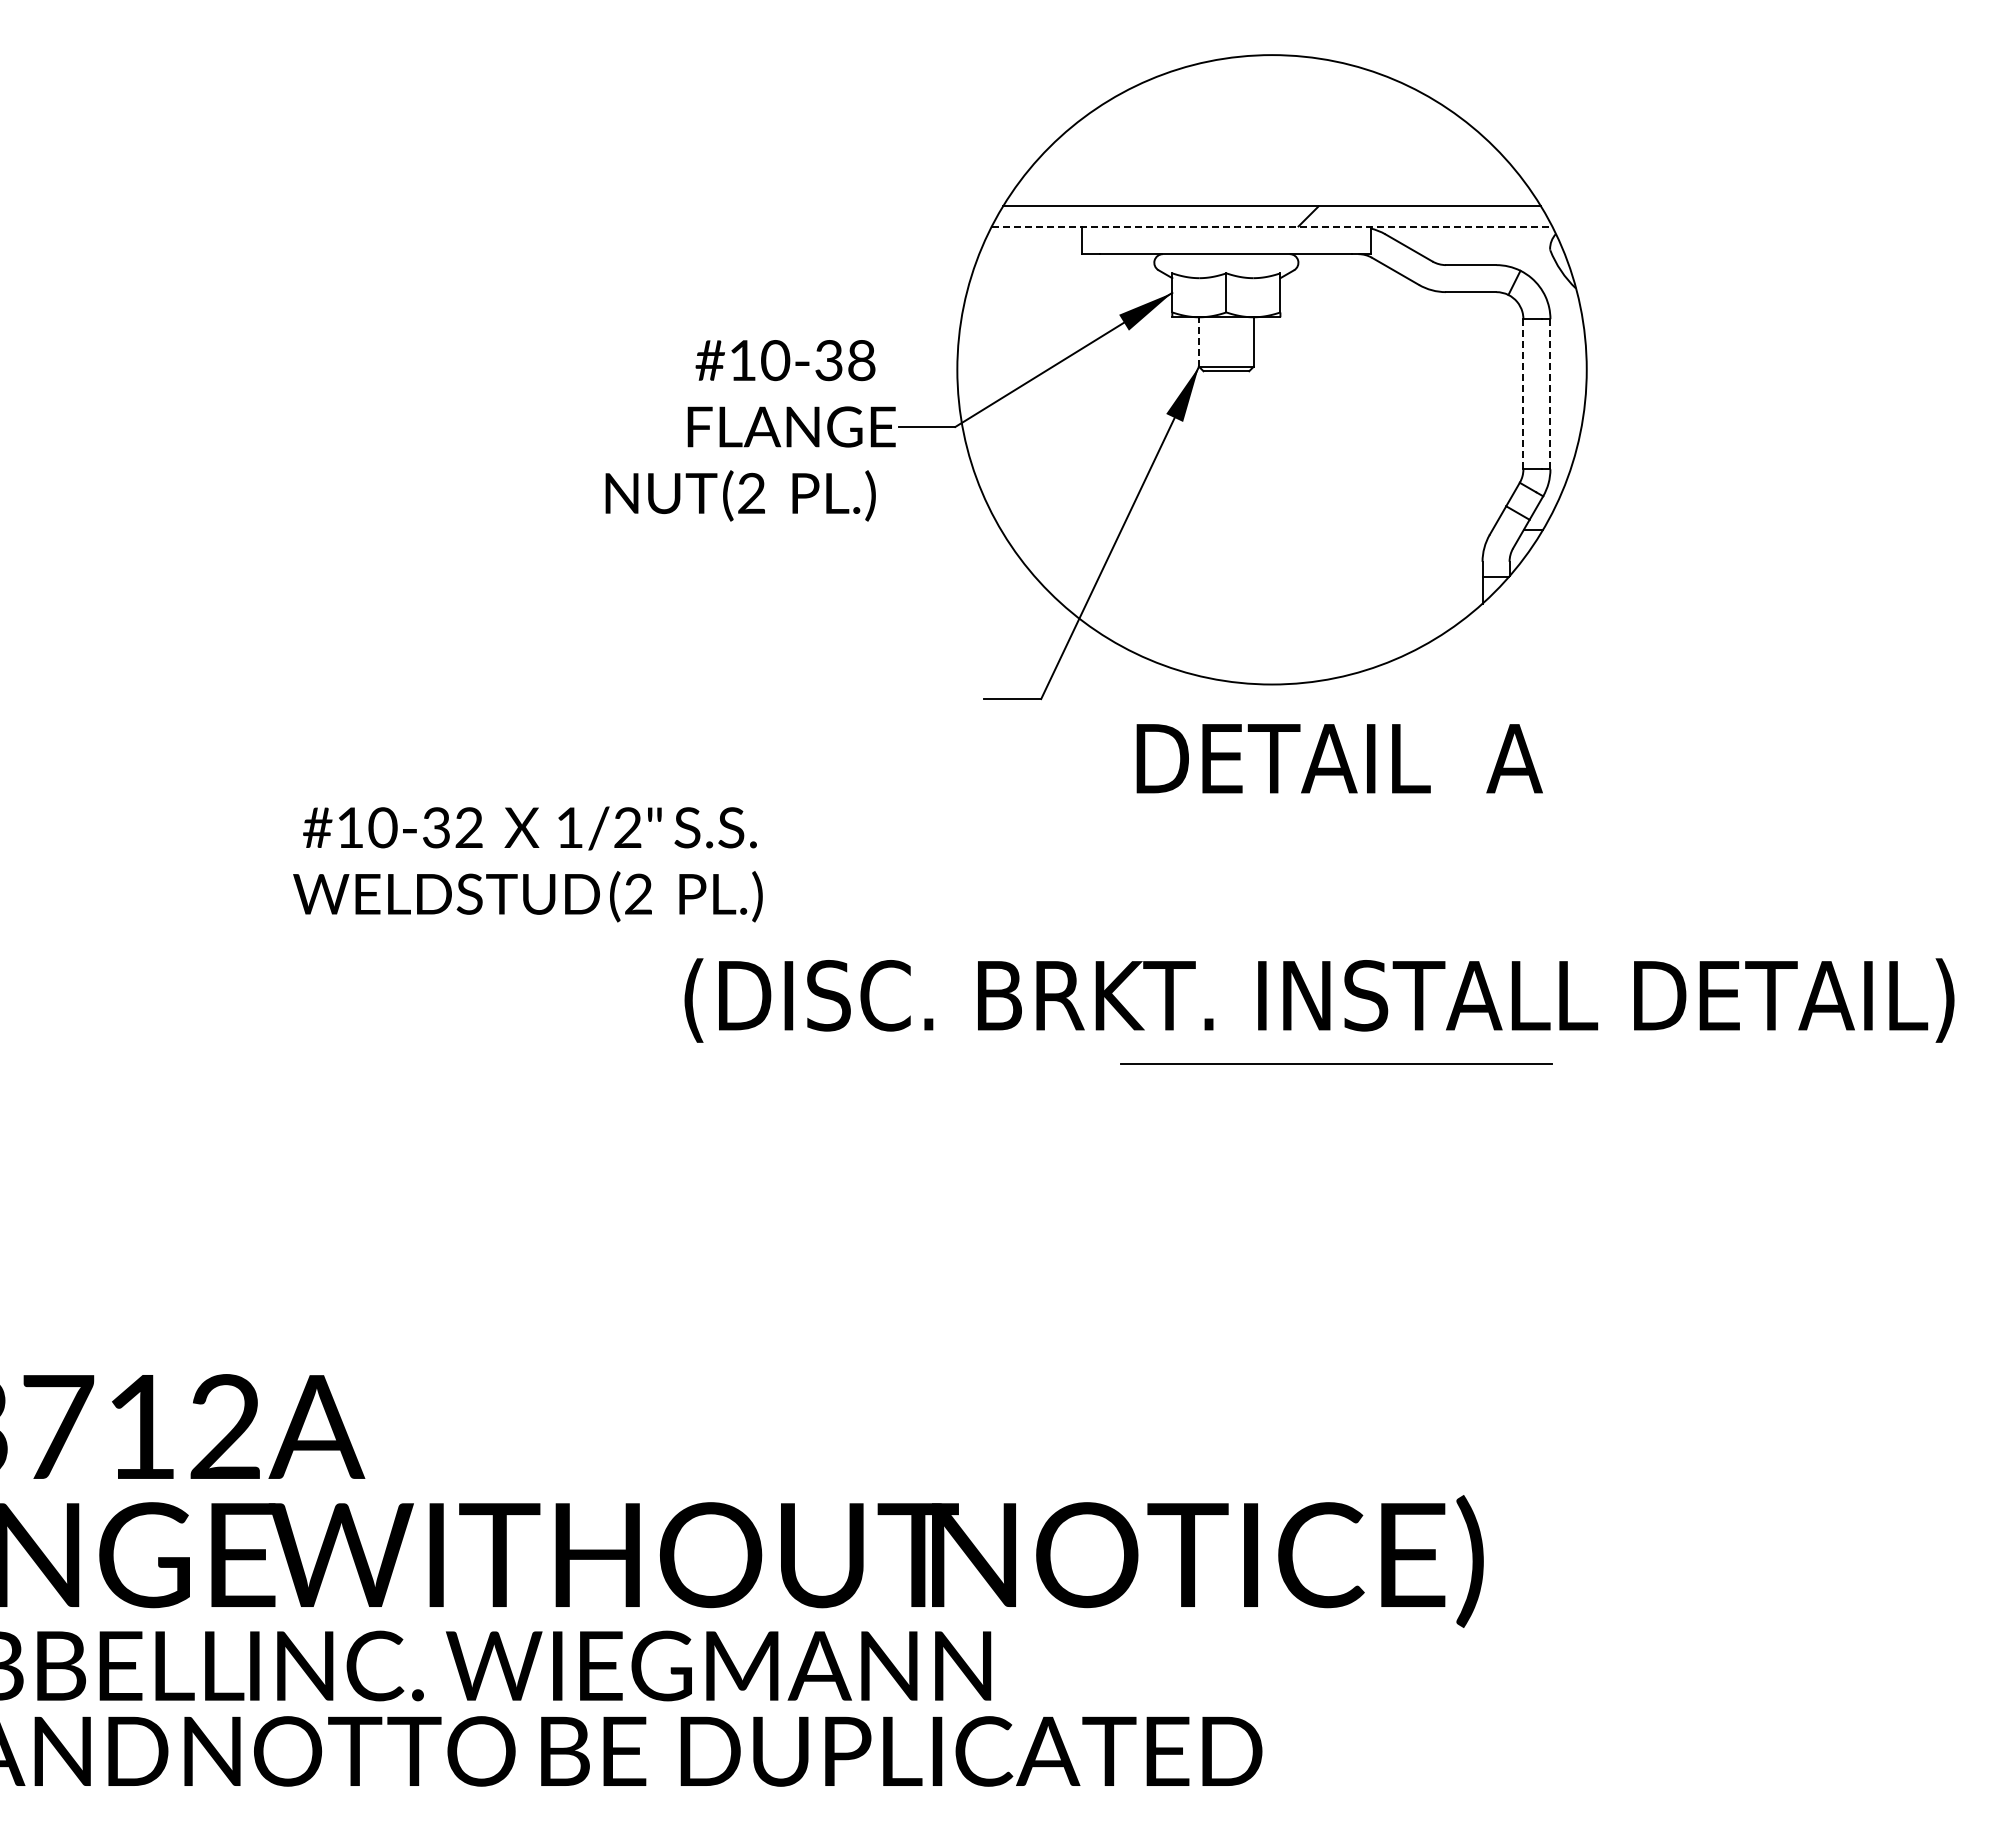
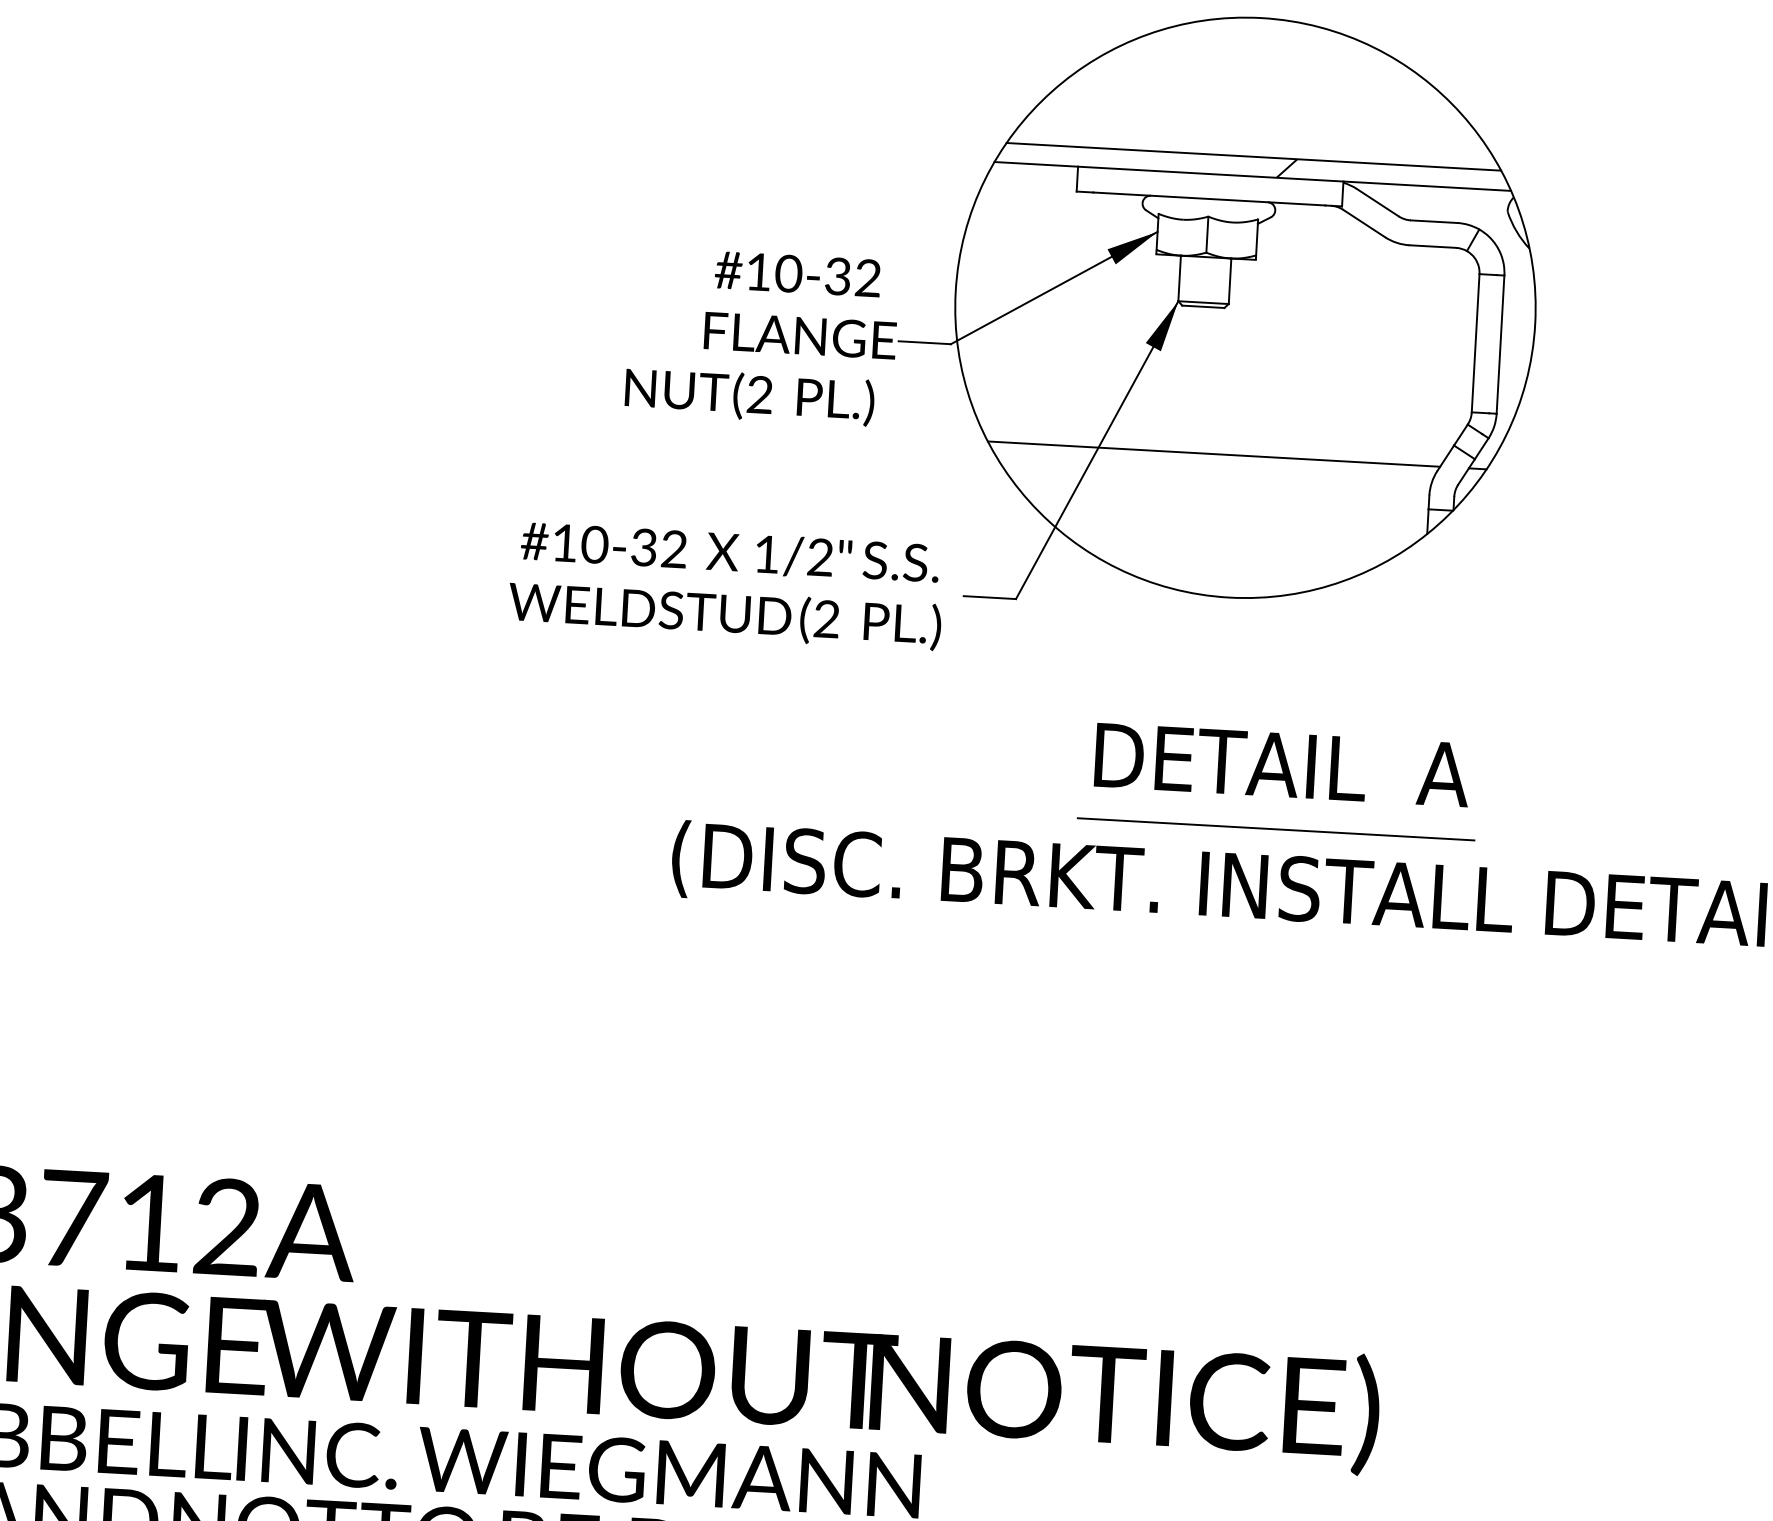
line: (1272, 227) -> (1253, 176), dashed -> solid
line: (1198, 342) -> (1179, 278), dashed -> solid
text: (861, 361) -> (867, 279), #10-38 -> #10-32
line: (1550, 393) -> (1500, 343), dashed -> solid
line: (1523, 394) -> (1475, 343), dashed -> solid
line: (1246, 530) -> (1213, 454), added
text: (1339, 758) -> (1282, 764), moved
text: (527, 864) -> (726, 586), moved
line: (1336, 1063) -> (1275, 829), moved

